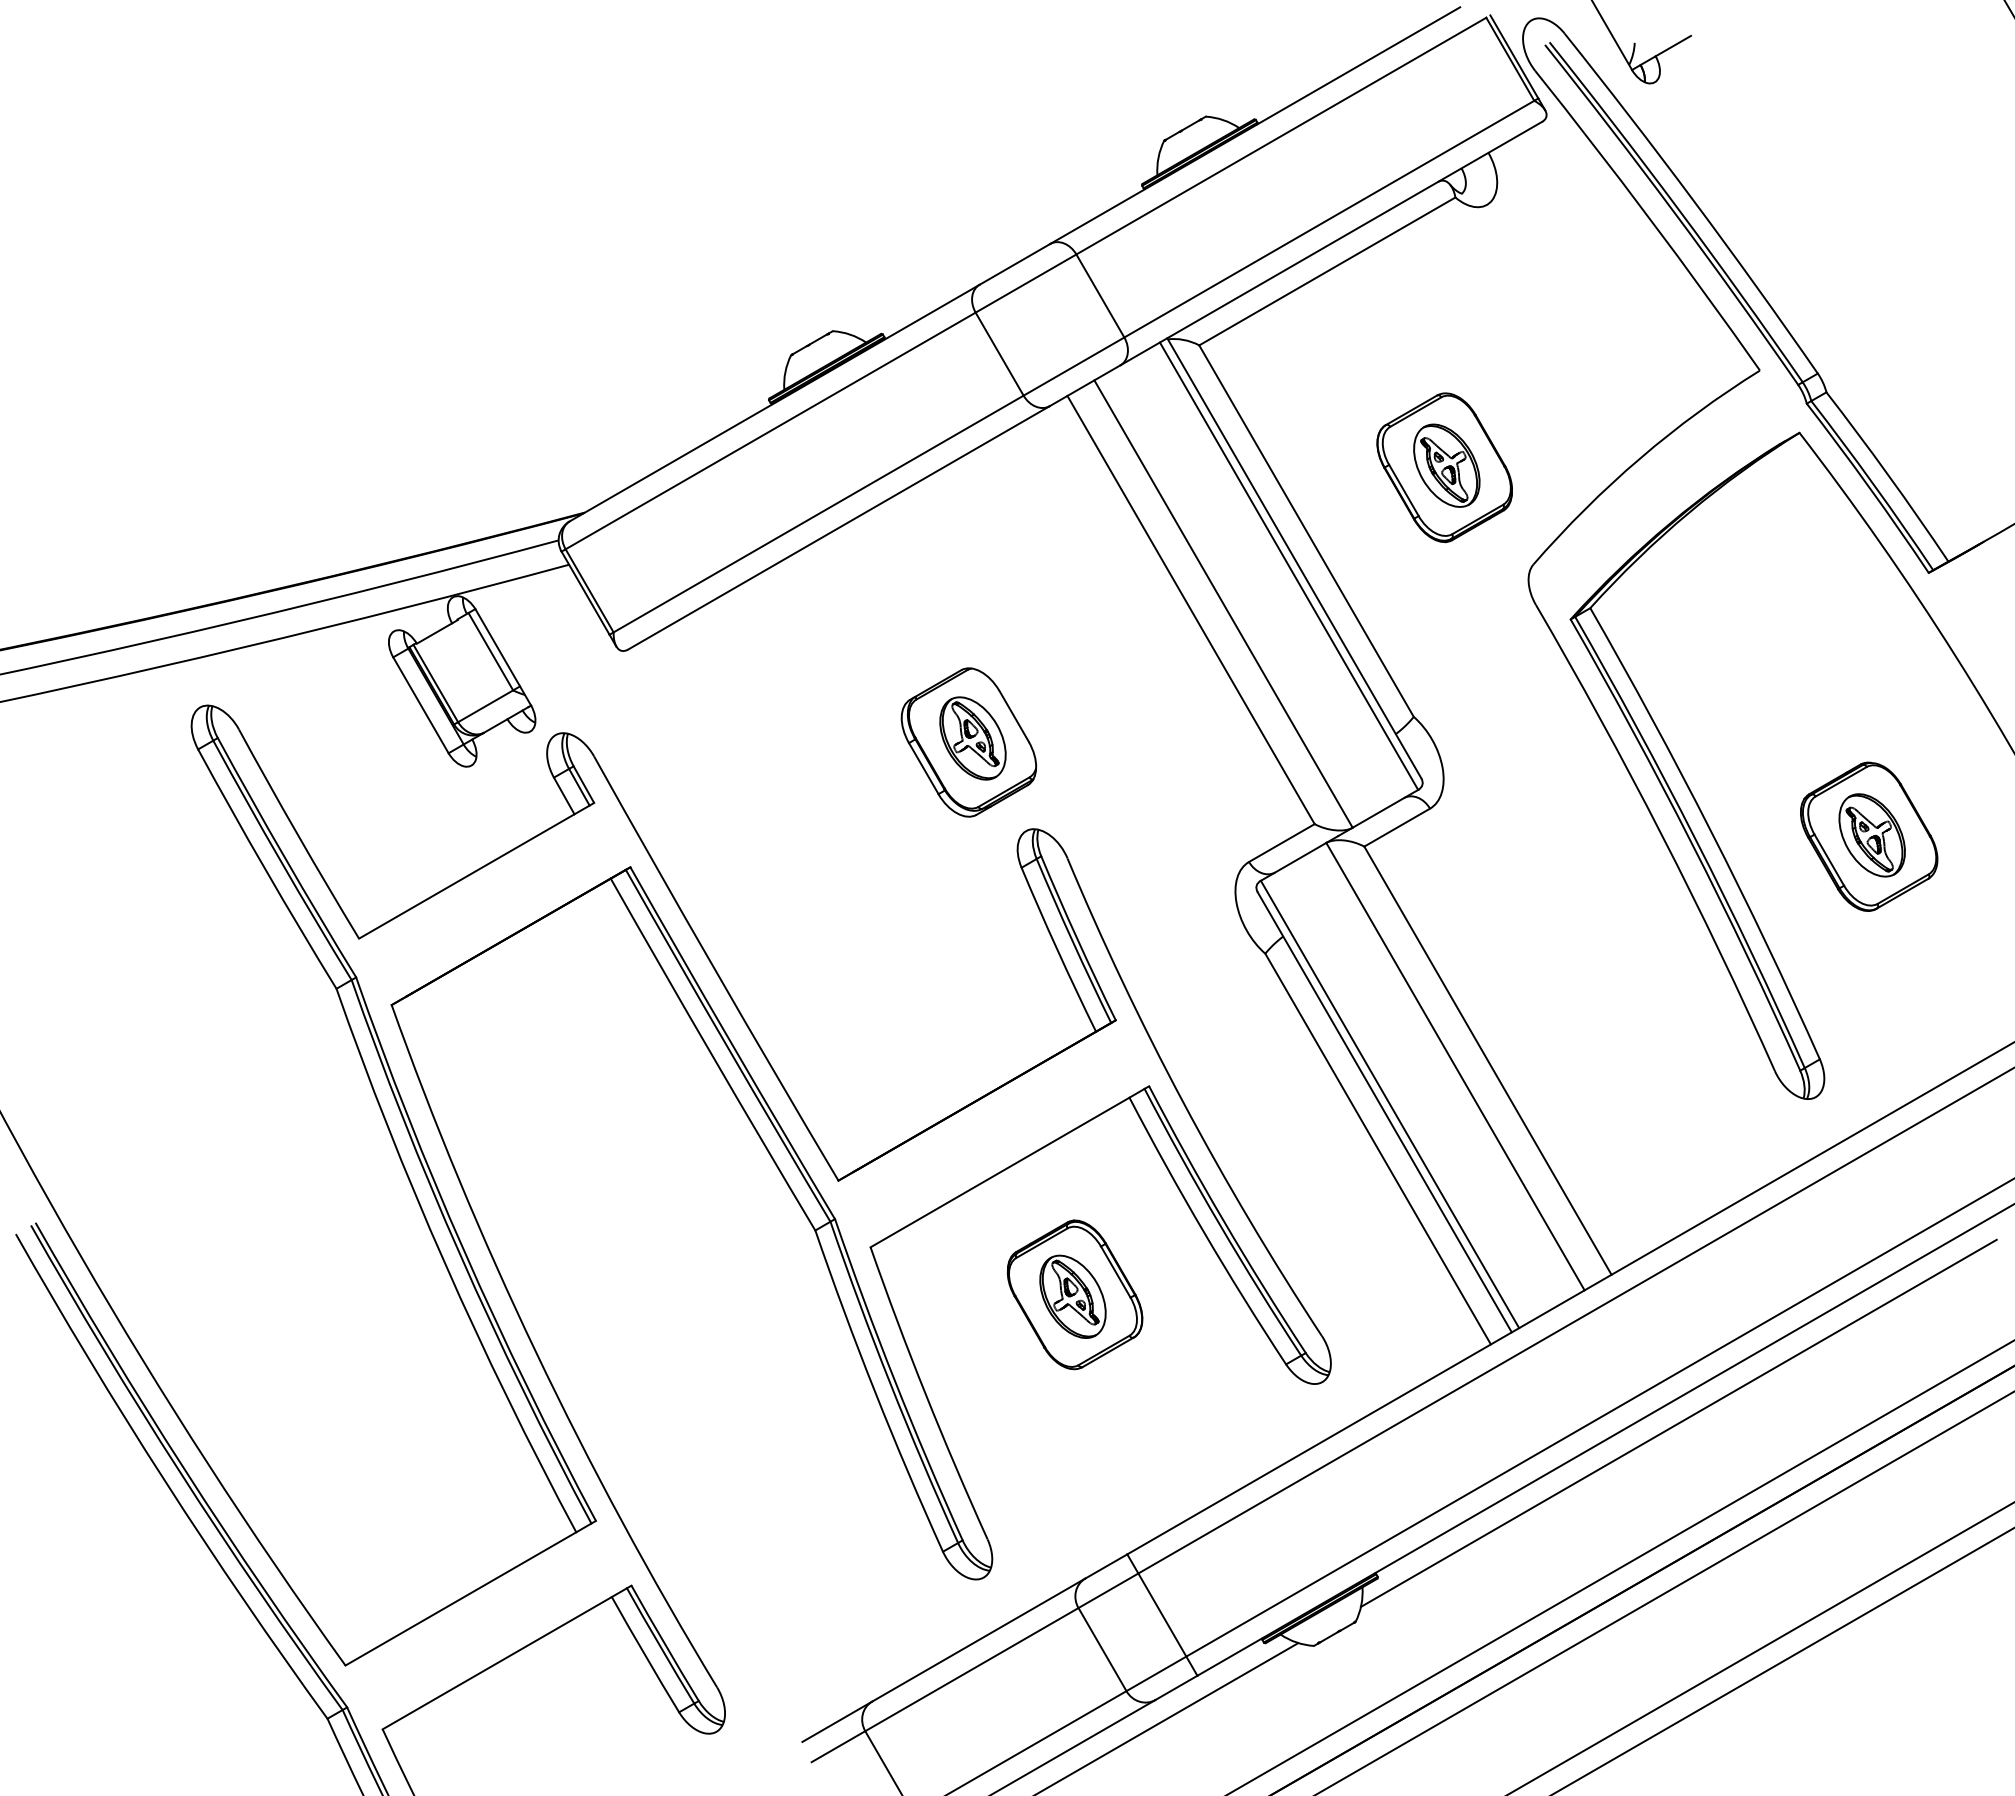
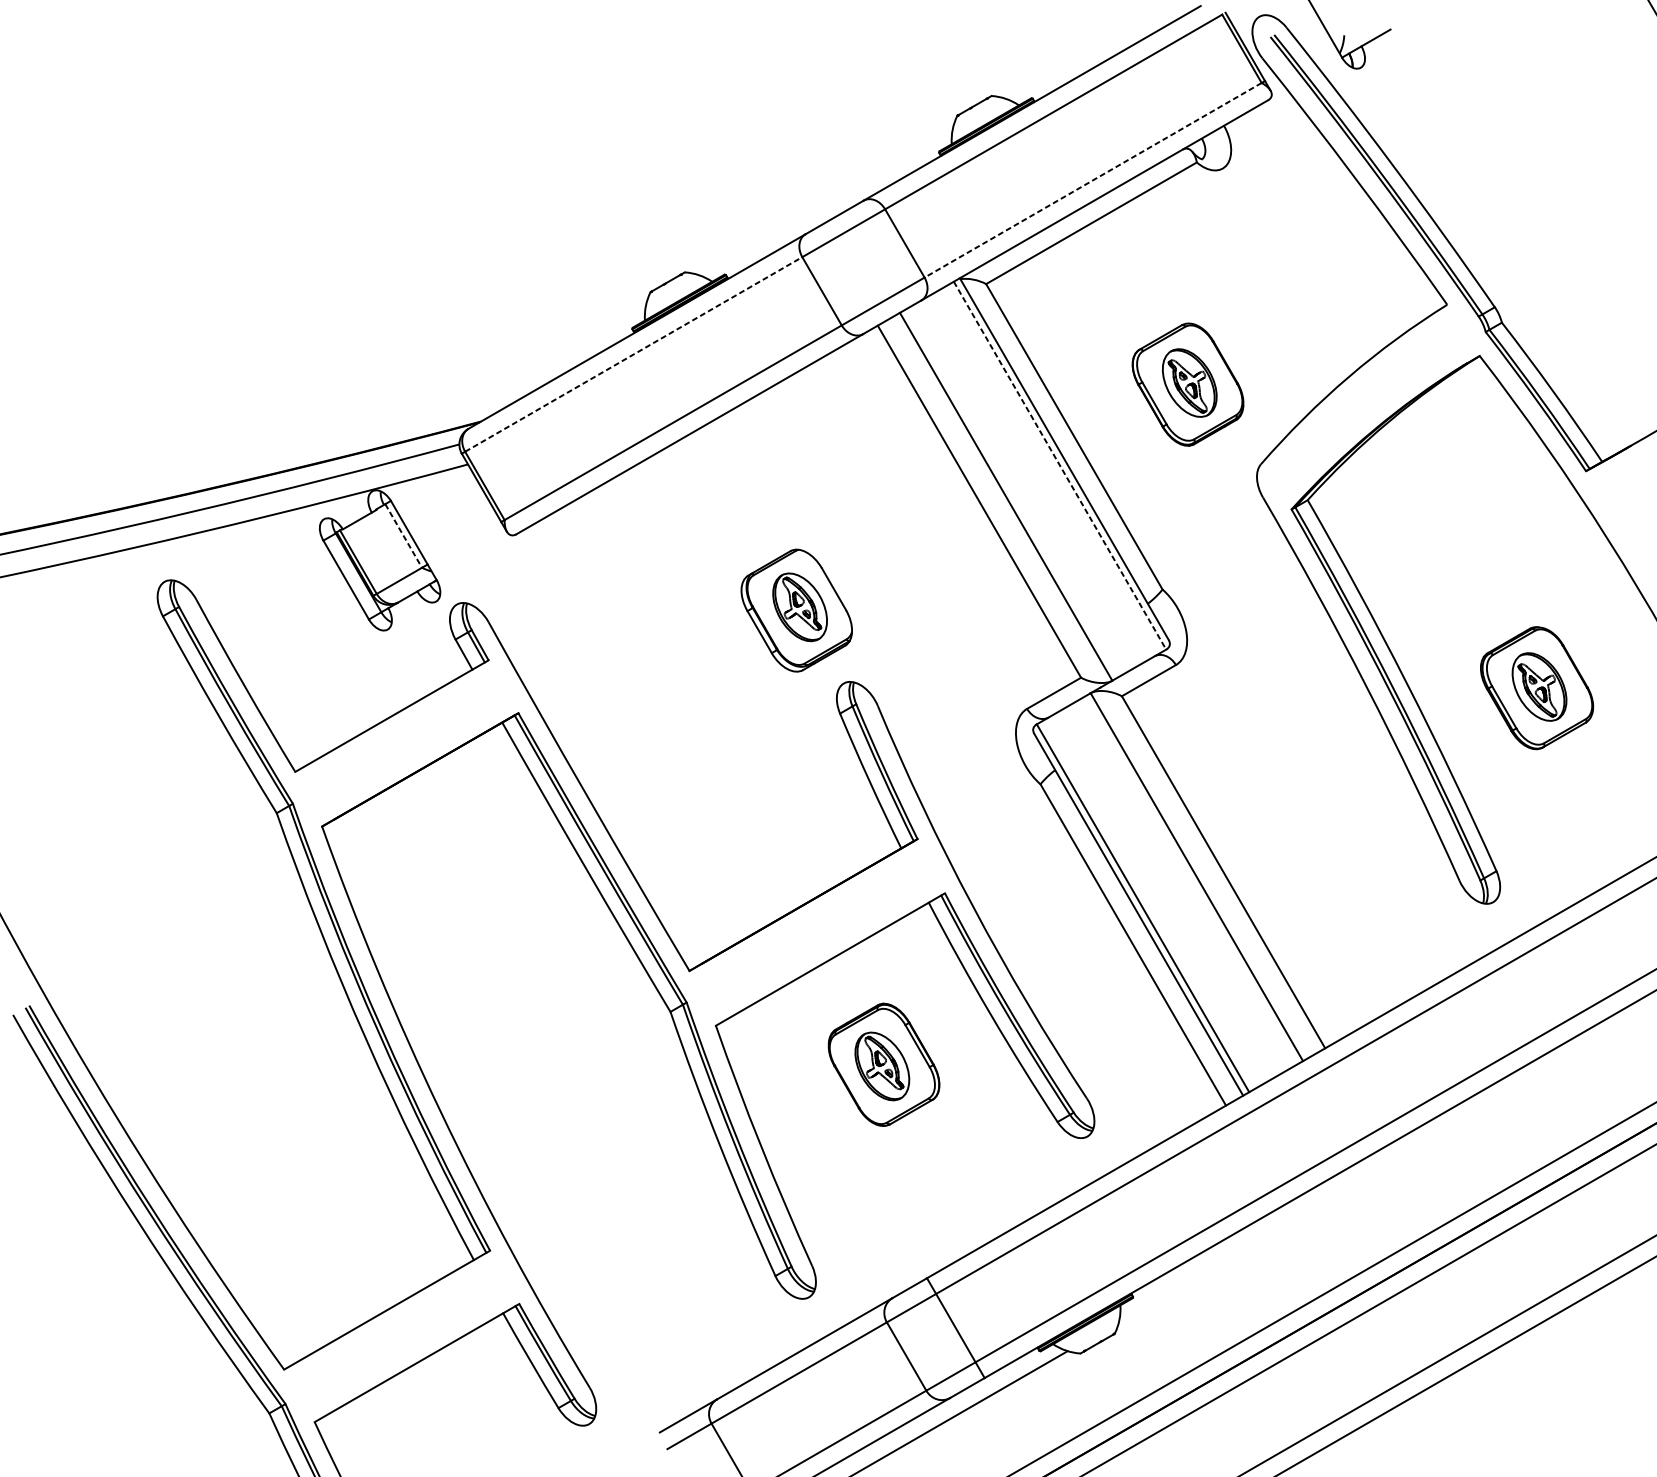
line: (1329, 219) -> (1093, 180), solid -> dashed
line: (770, 430) -> (633, 354), solid -> dashed
line: (1289, 566) -> (1060, 465), solid -> dashed
line: (490, 651) -> (403, 535), solid -> dashed
line: (1678, 1422) -> (1380, 1169), removed

